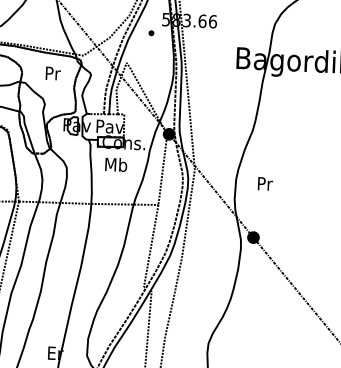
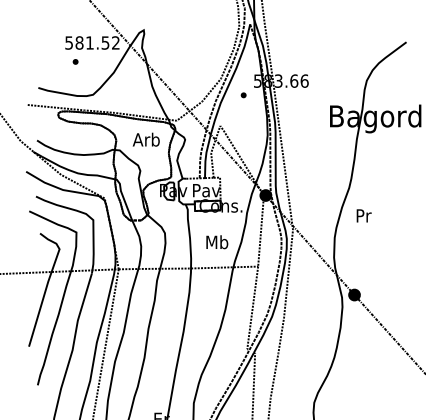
text: (51, 73) -> (145, 139), Pr -> Arb
text: (116, 165) -> (217, 242), moved
text: (264, 183) -> (363, 215), moved

